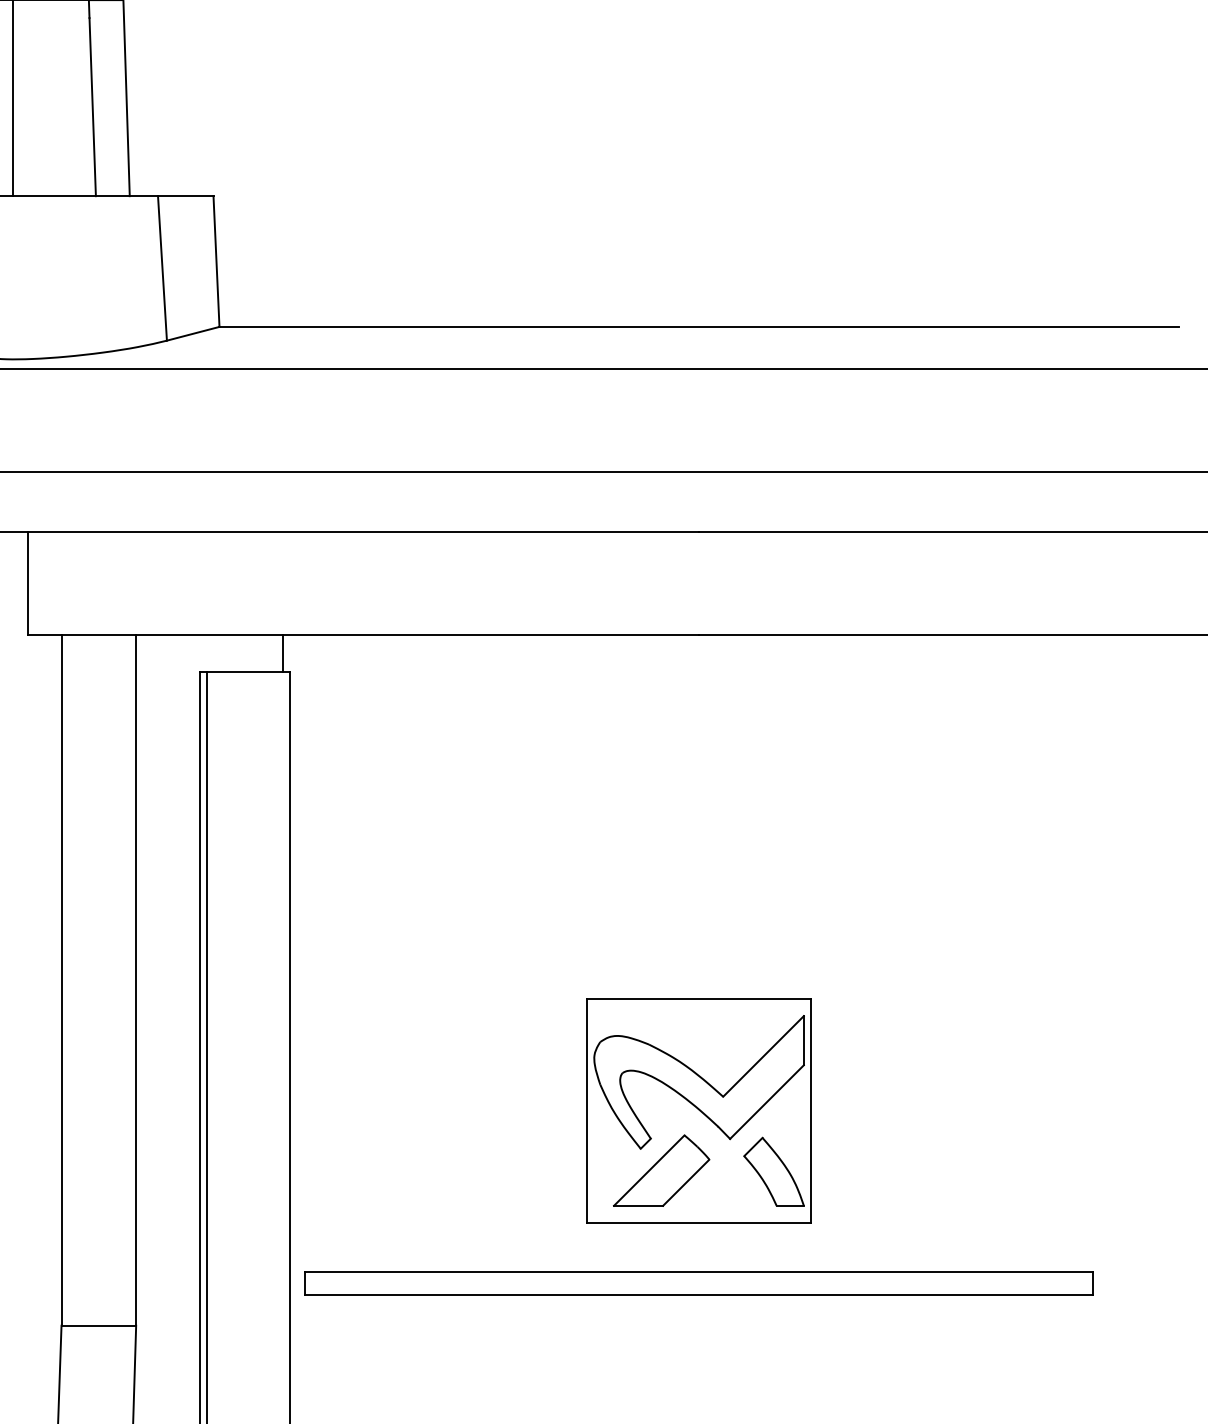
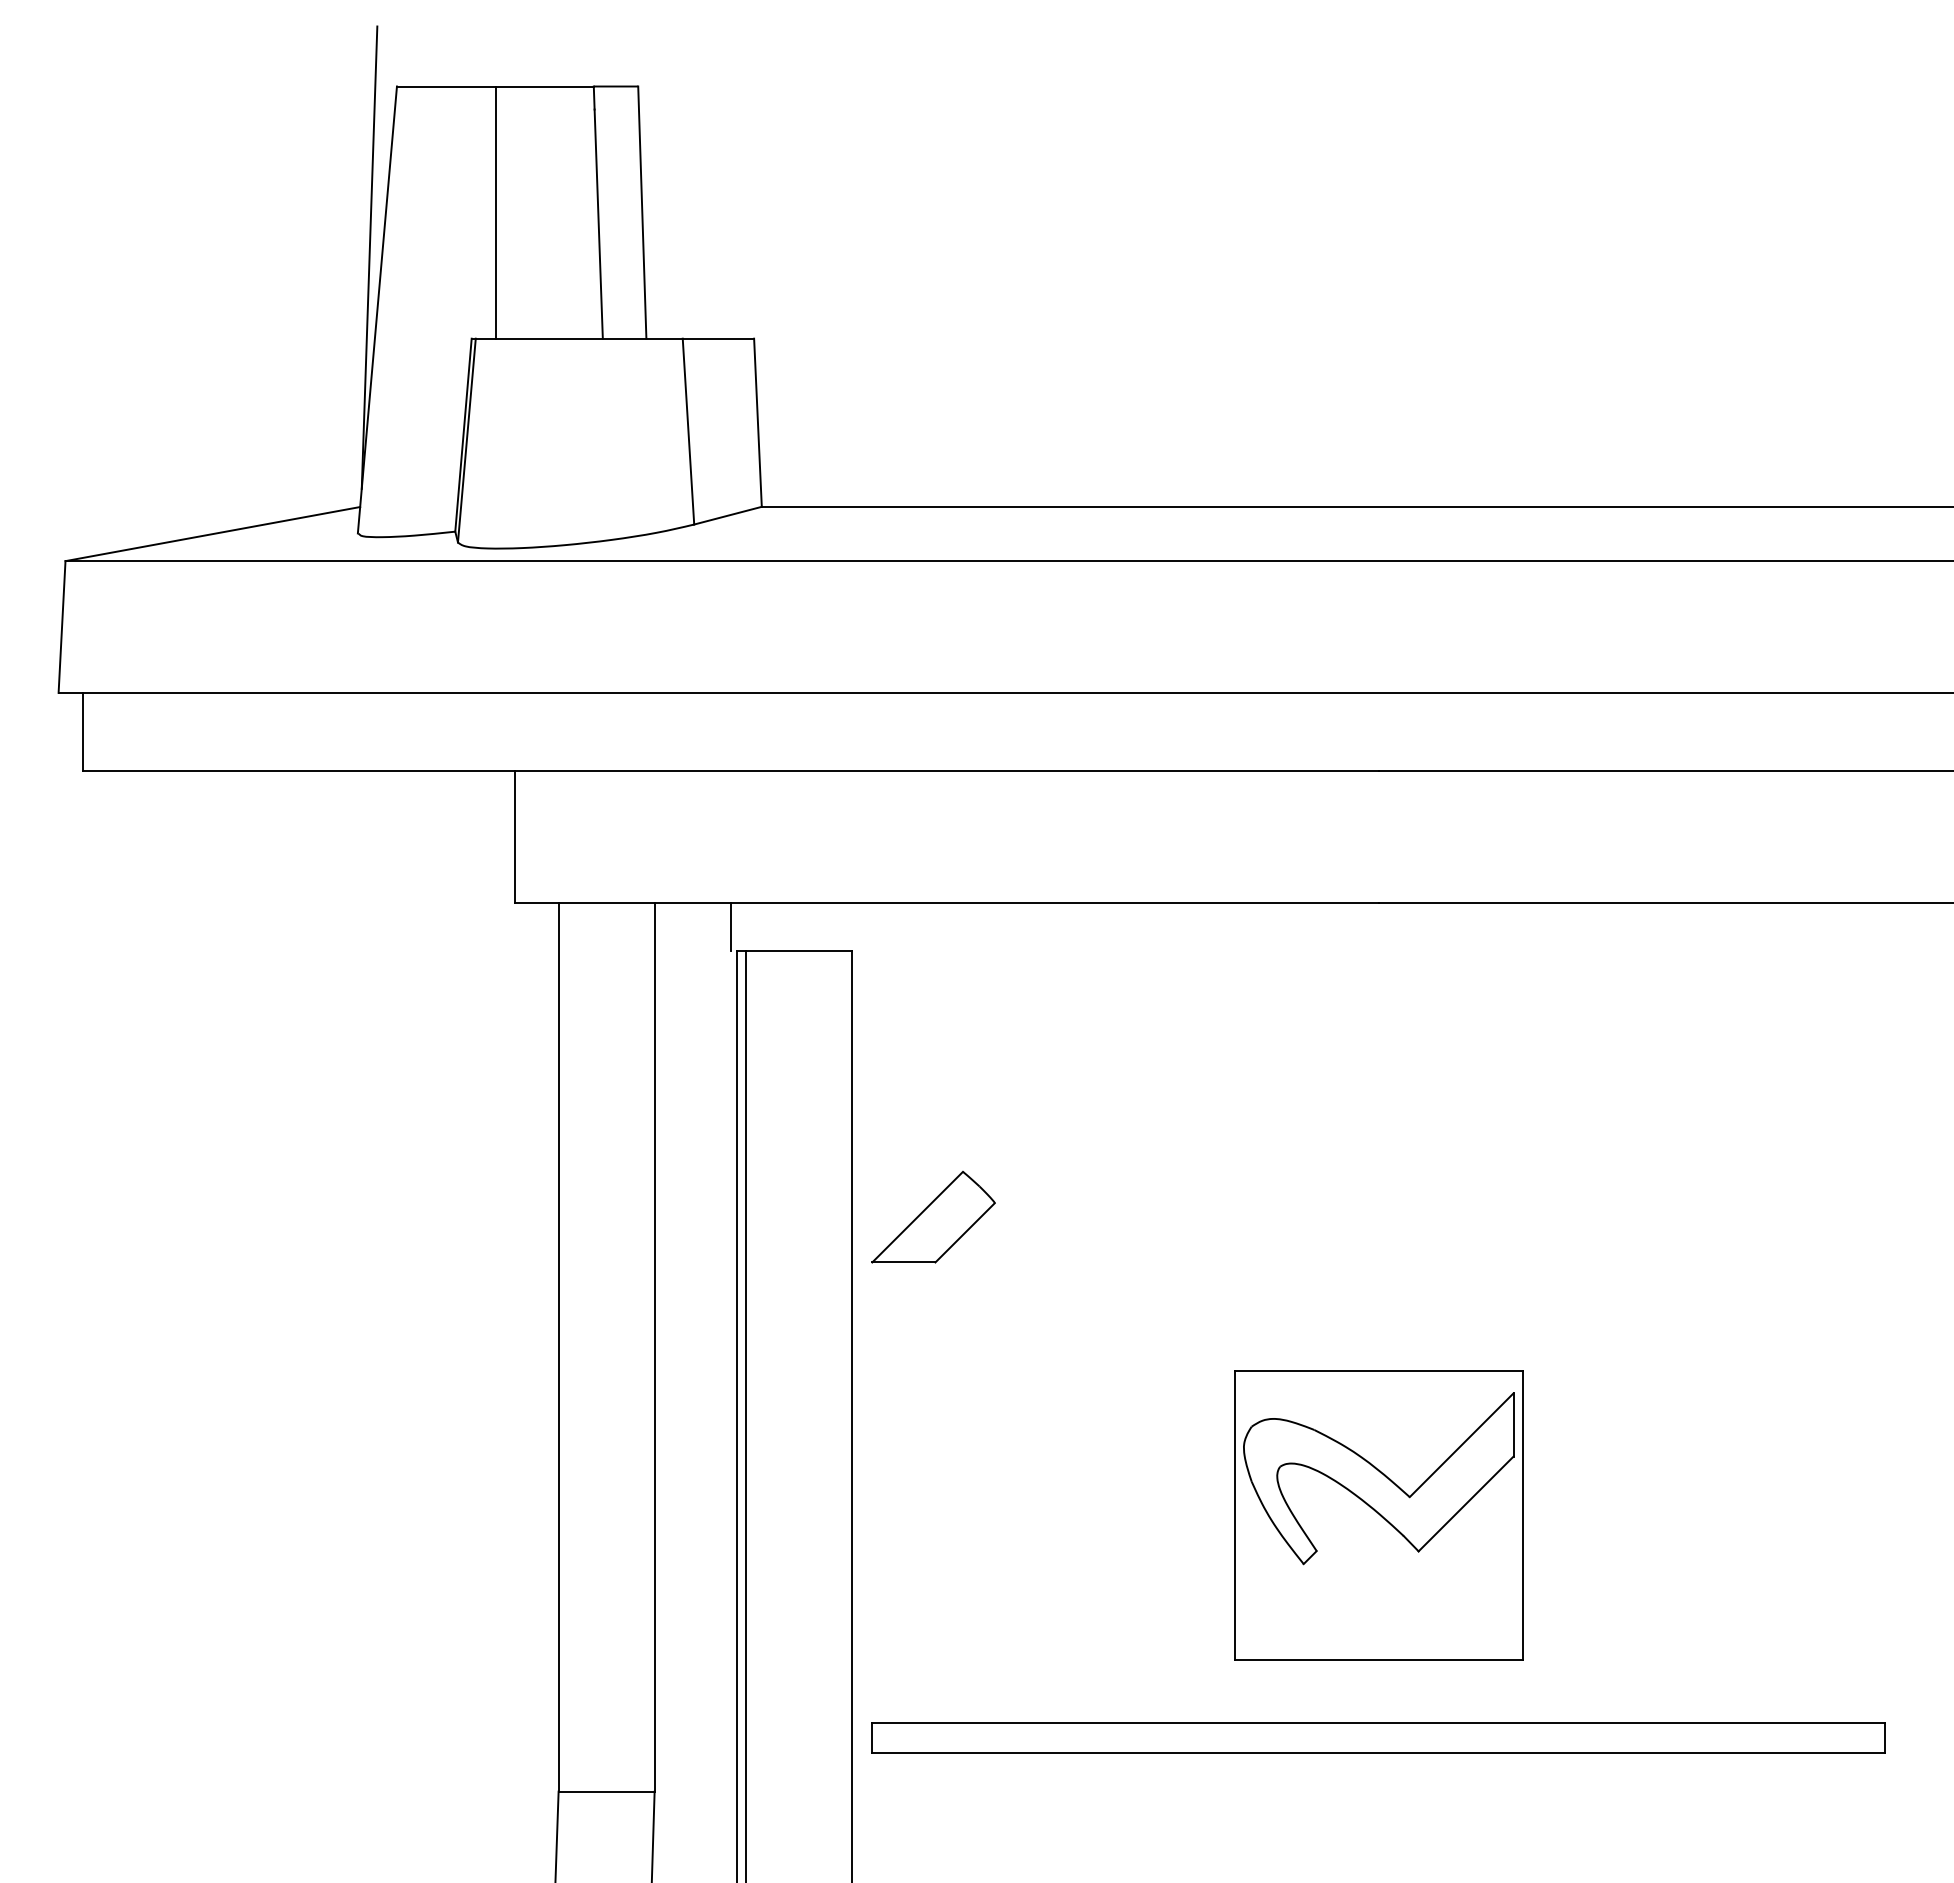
line: (282, 653) -> (731, 927), moved
part: (661, 1170) -> (933, 1216), moved
part: (773, 1171) -> (1474, 1593), removed

